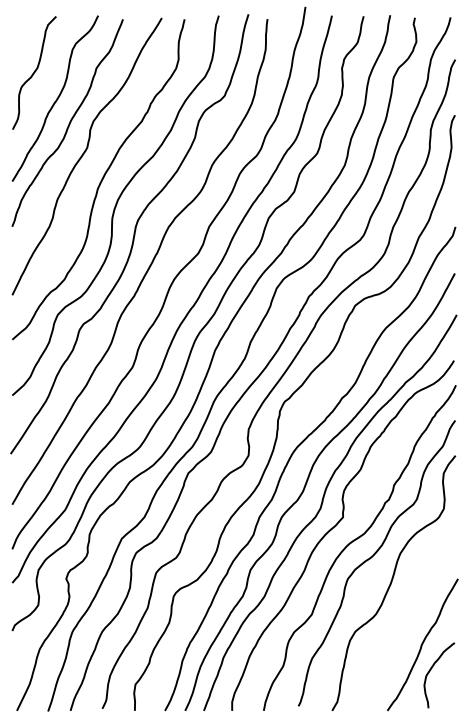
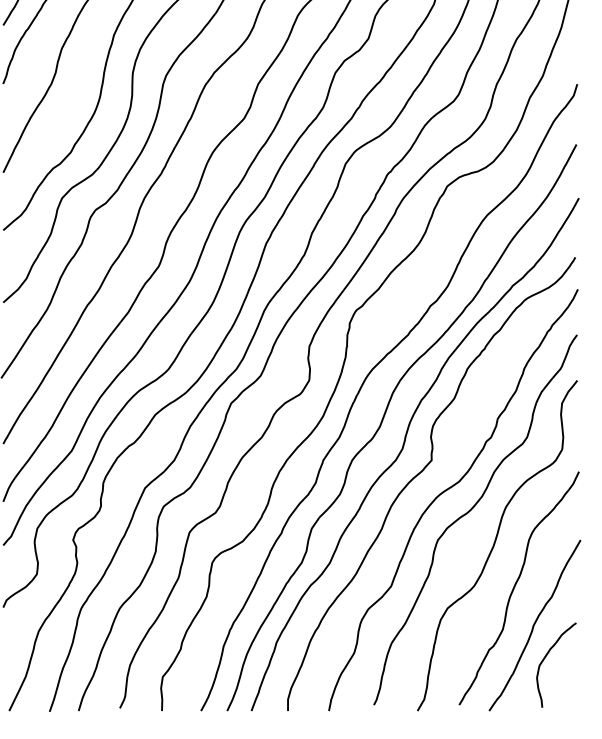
curve: (408, 614) -> (516, 586), added

